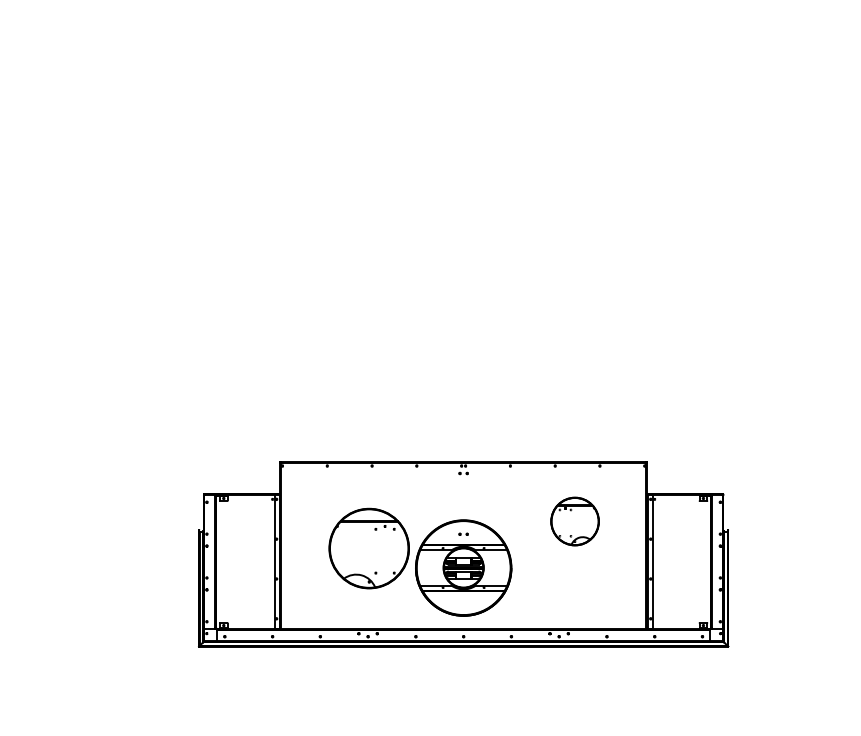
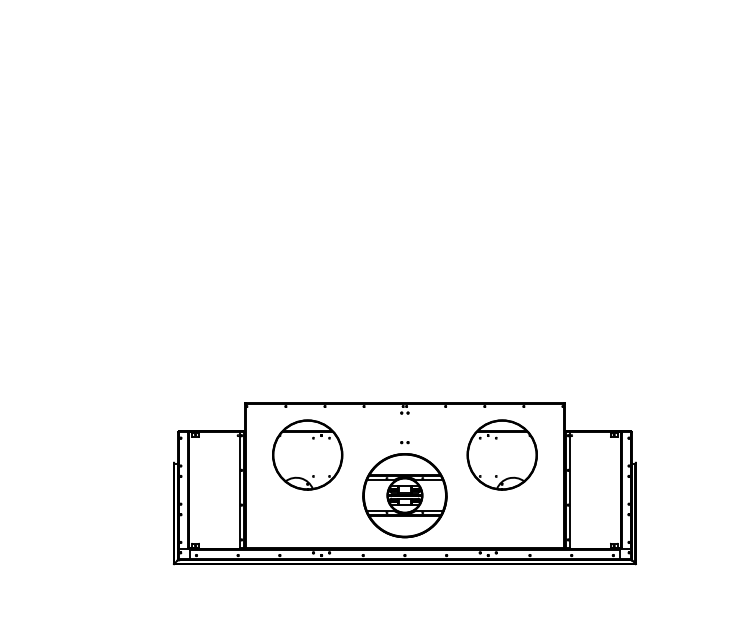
part: (574, 521) -> (501, 454), size x1.67
part: (463, 533) -> (404, 441), moved
part: (368, 548) -> (307, 454), moved

